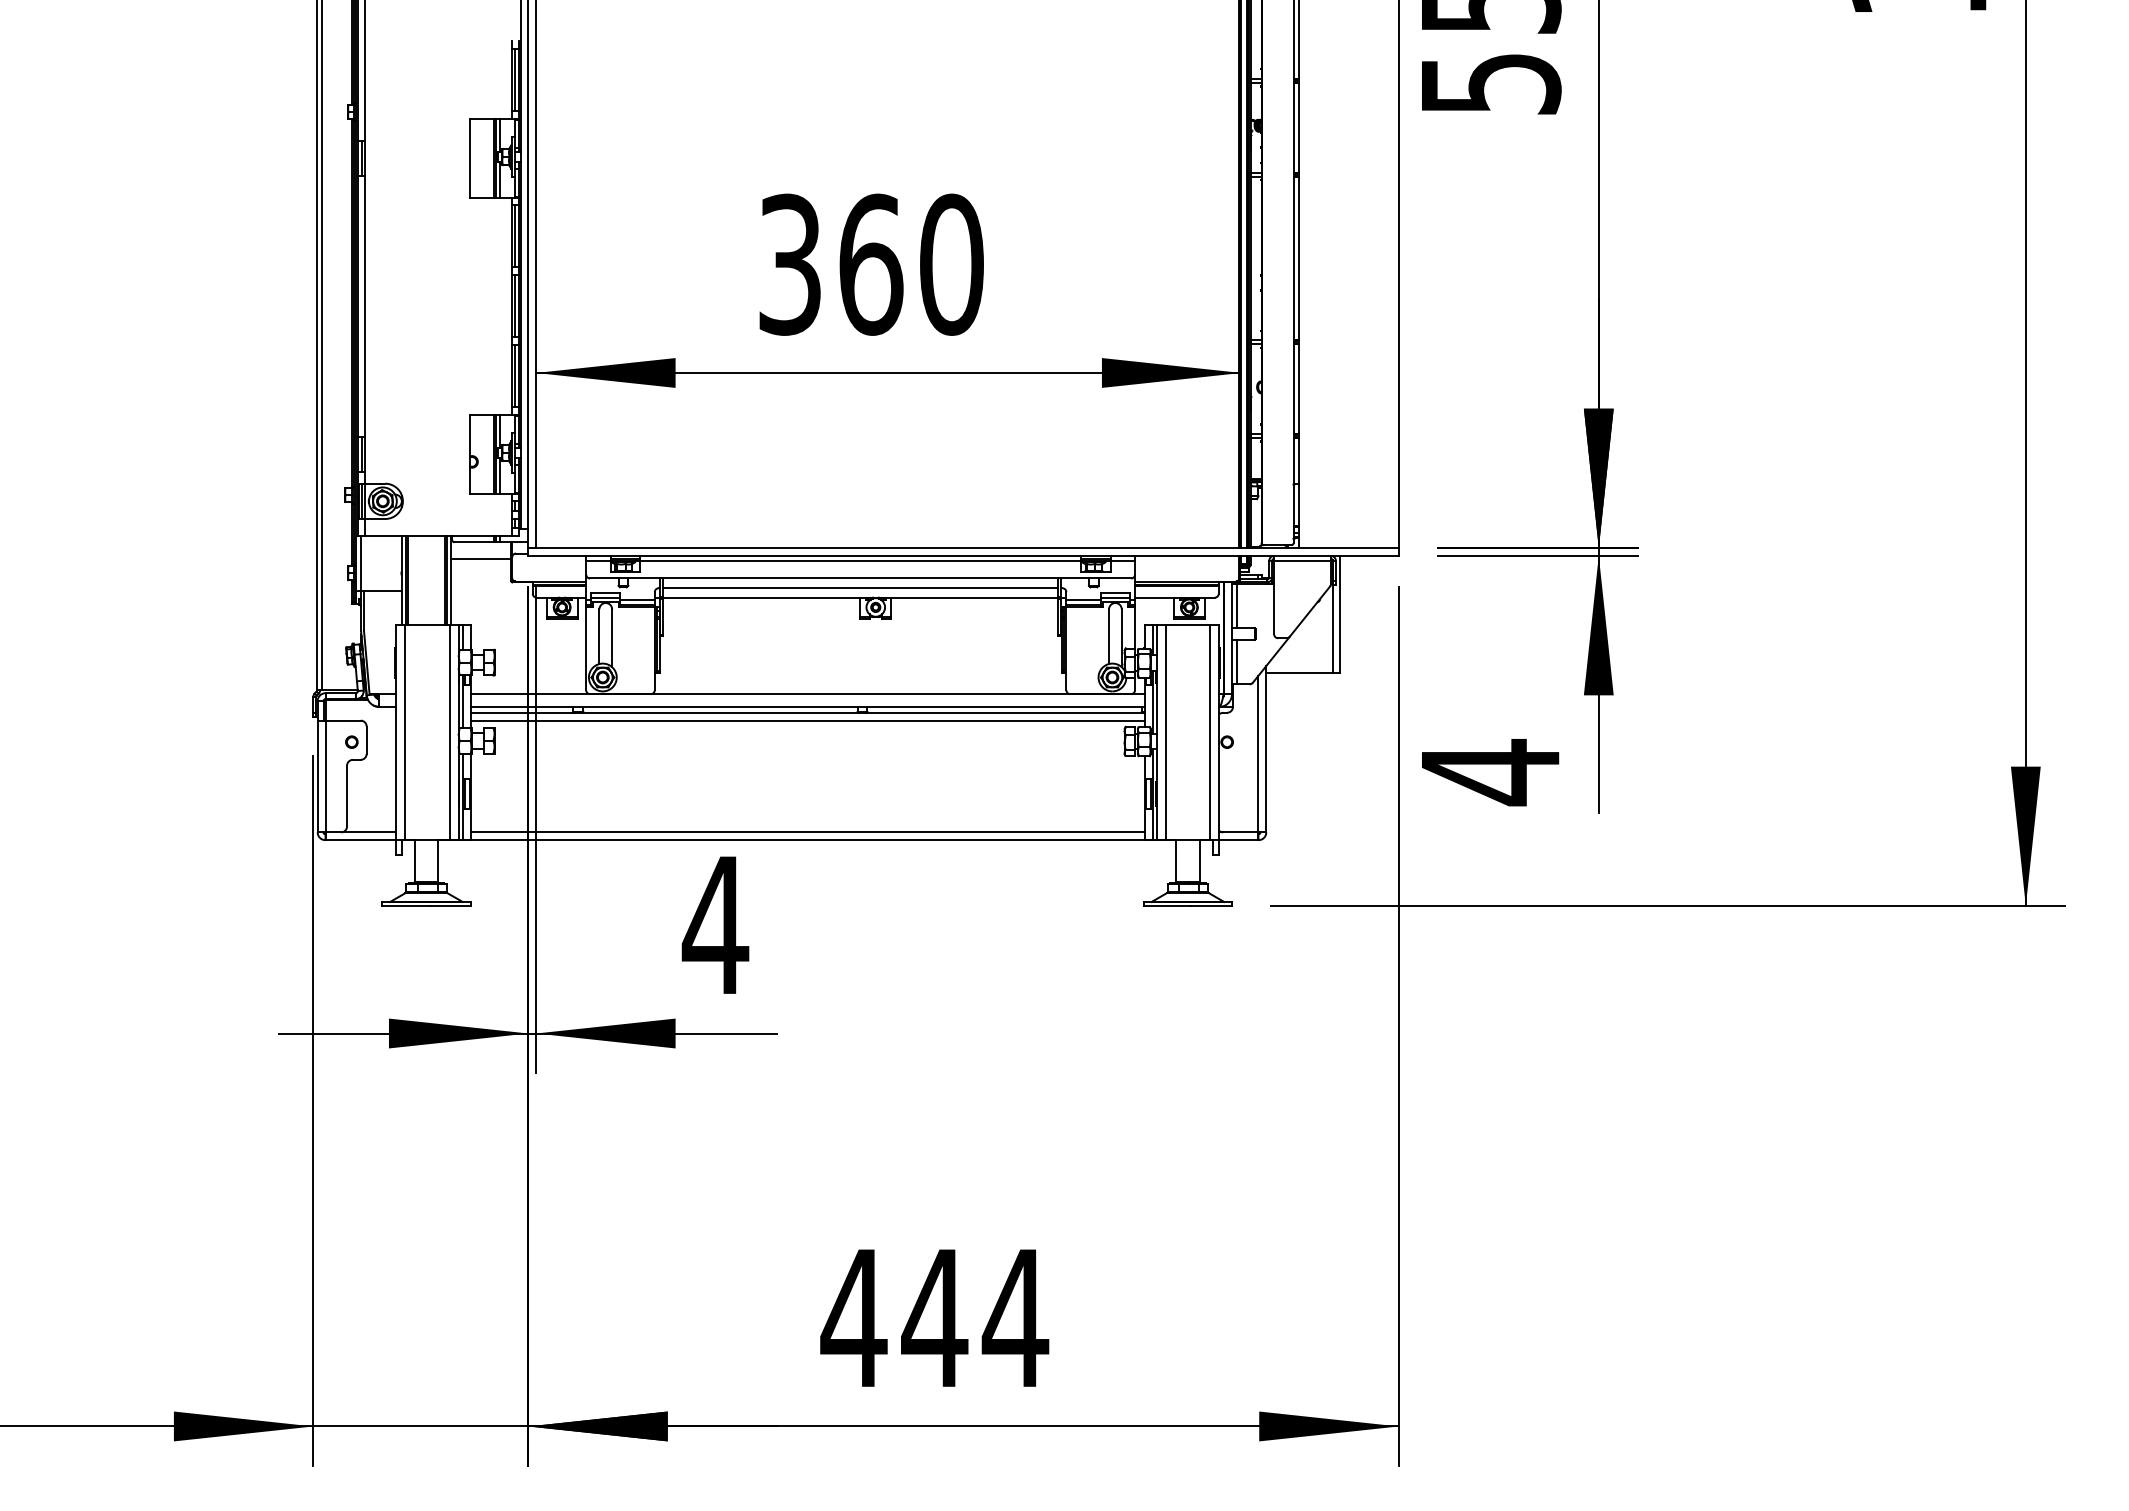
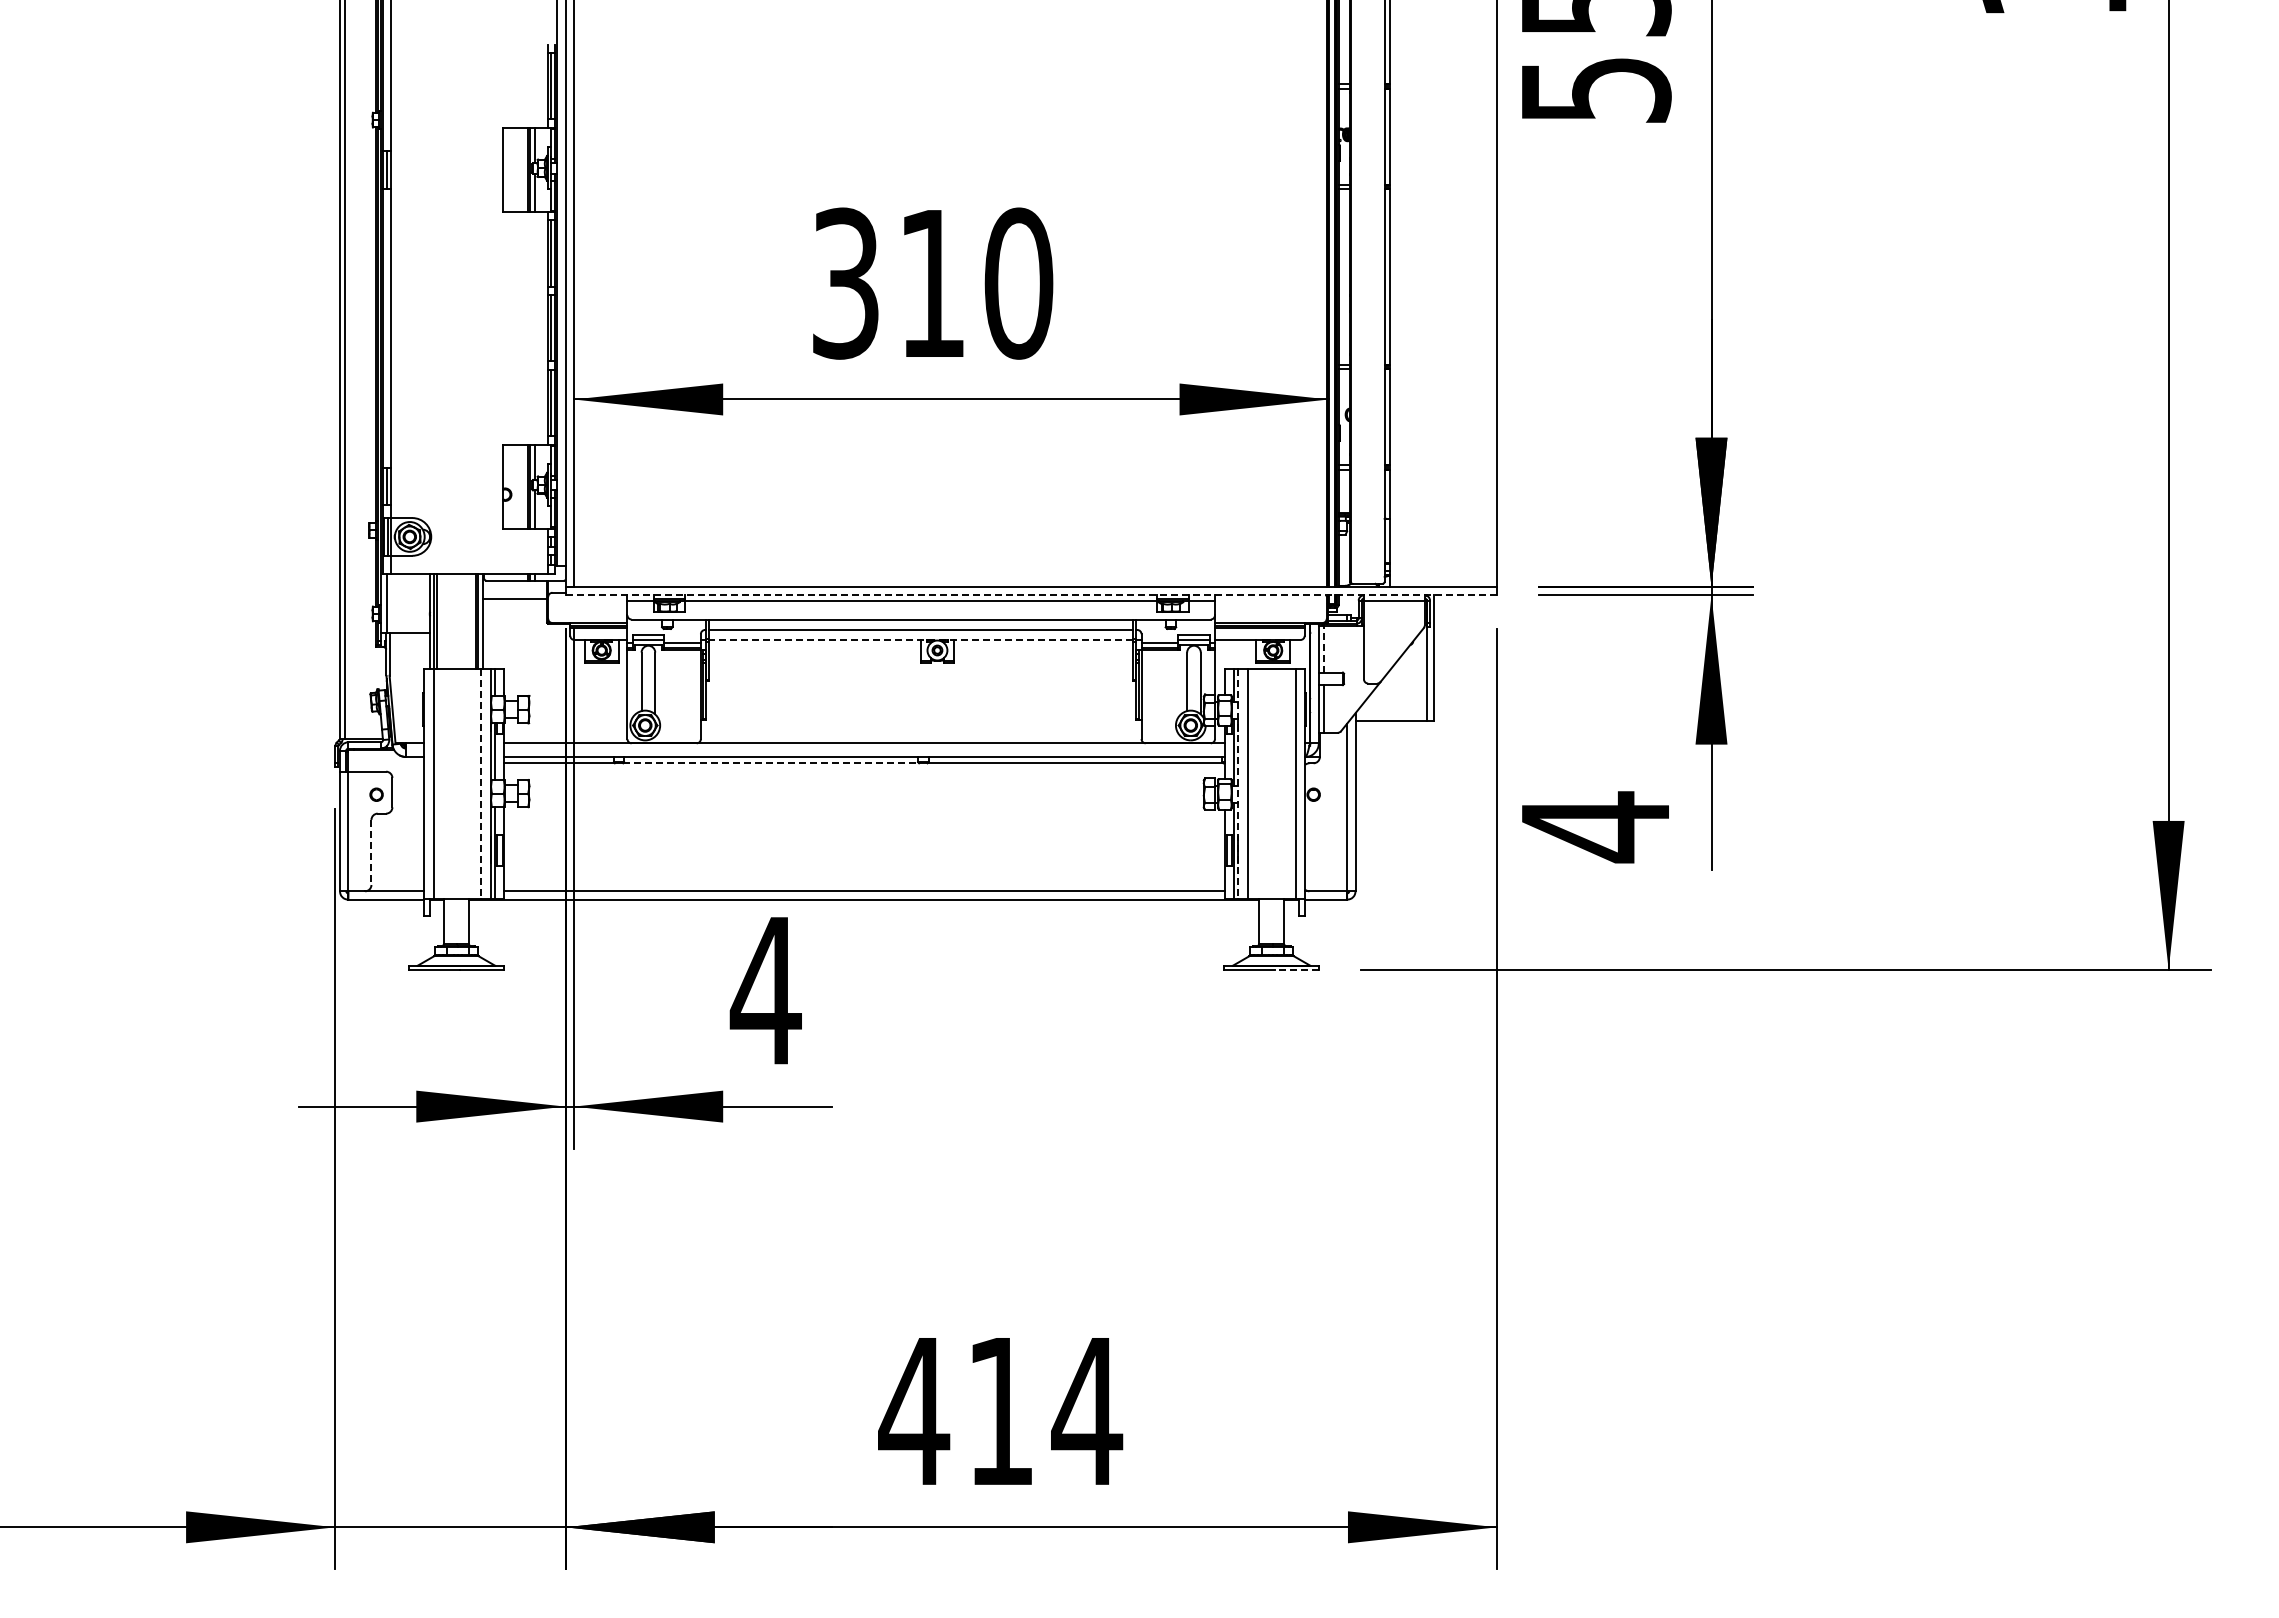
text: (871, 264) -> (932, 283), 360 -> 310
line: (963, 556) -> (1031, 595), solid -> dashed
line: (860, 598) -> (921, 640), solid -> dashed
line: (1237, 605) -> (1324, 648), solid -> dashed
line: (720, 712) -> (771, 763), solid -> dashed
line: (807, 720) -> (864, 771), removed
line: (449, 732) -> (481, 784), solid -> dashed
line: (1156, 732) -> (1238, 784), solid -> dashed
line: (347, 796) -> (371, 852), solid -> dashed
line: (1211, 906) -> (1296, 970), solid -> dashed
text: (934, 1318) -> (1000, 1411), 444 -> 414

